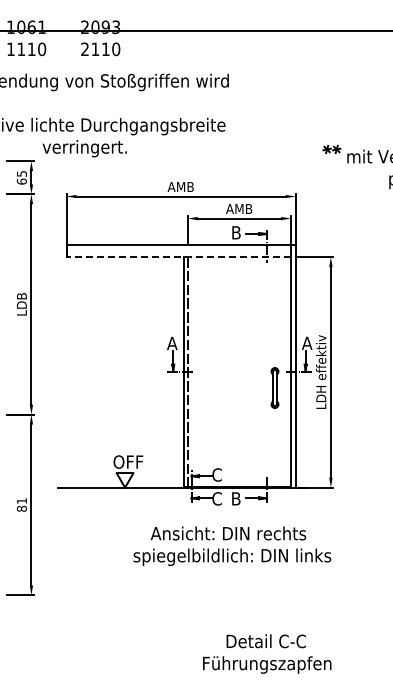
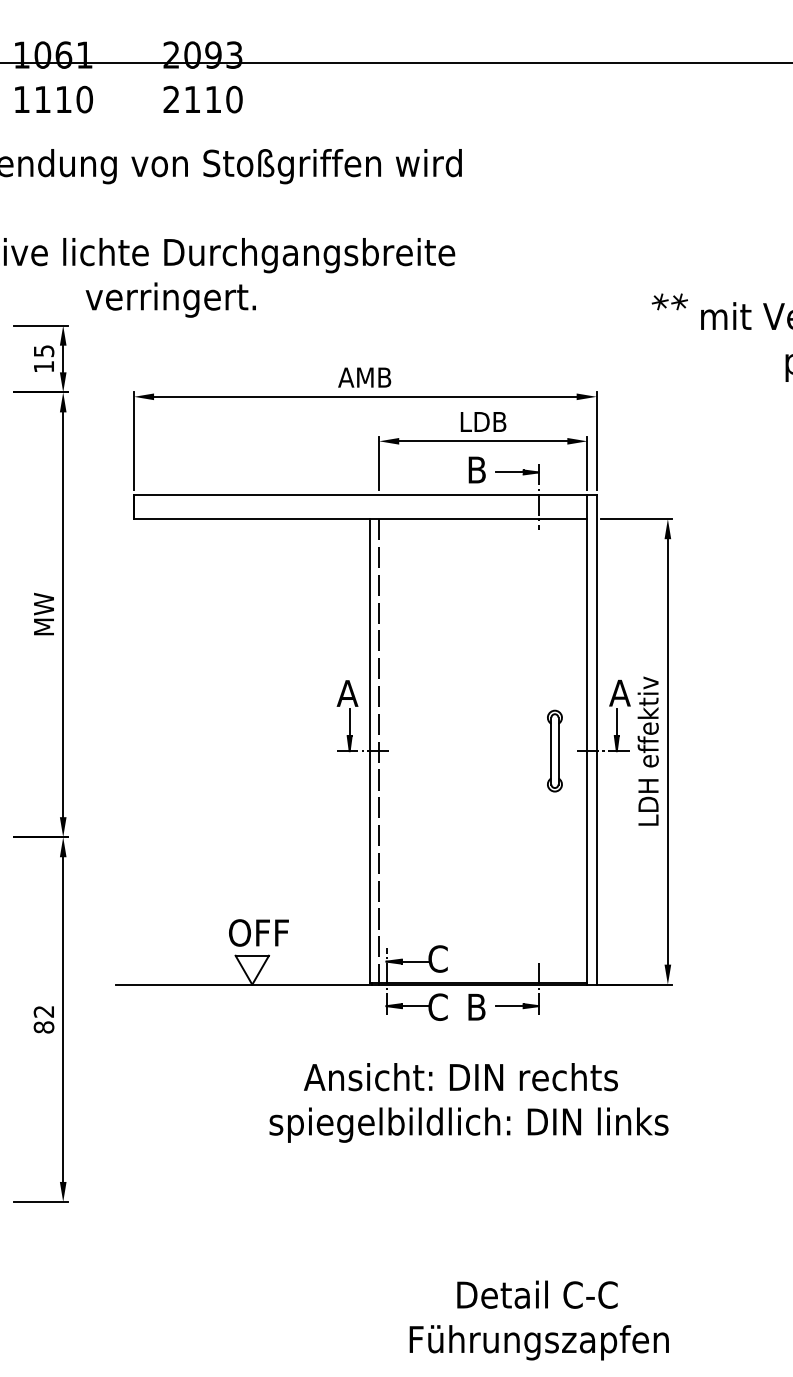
text: (21, 181) -> (43, 366), 65 -> 15
text: (239, 208) -> (483, 420), AMB -> LDB
line: (178, 257) -> (360, 519), dashed -> solid
text: (21, 304) -> (43, 614), LDB -> MW
part: (274, 387) -> (553, 750), moved
text: (21, 500) -> (43, 1010), 81 -> 82

